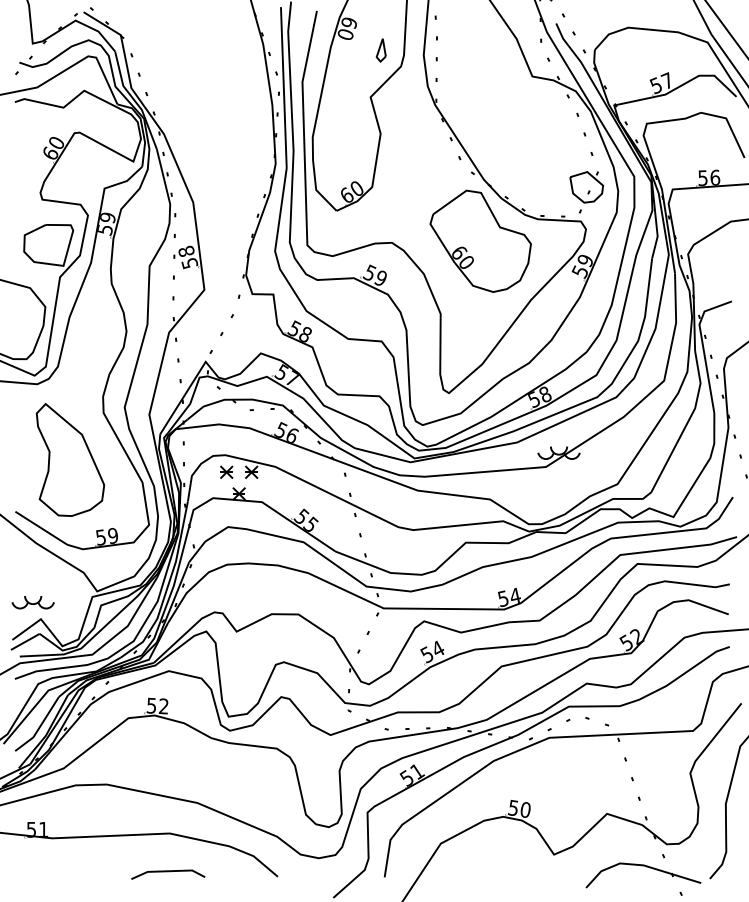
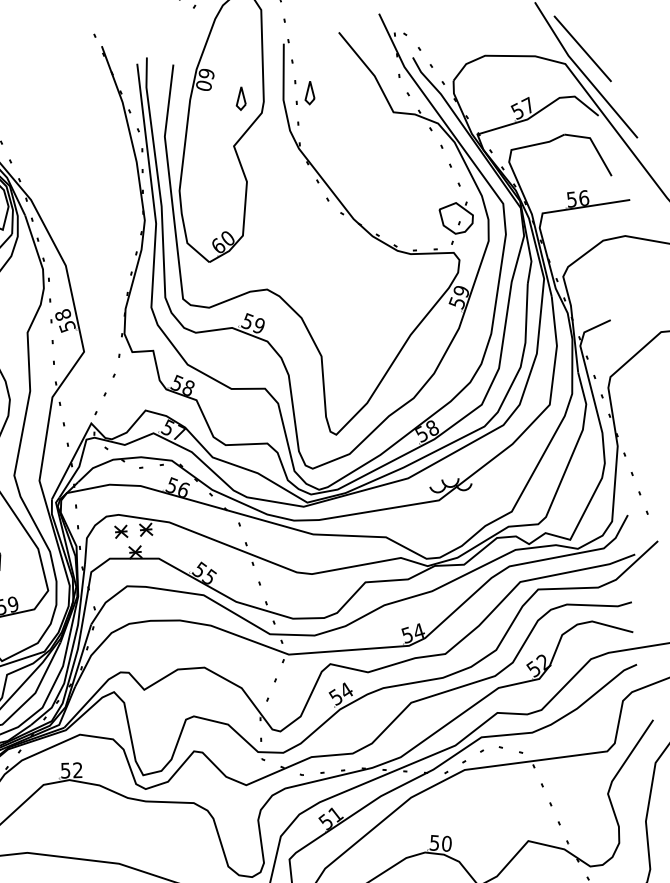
line: (449, 49) -> (308, 92), added
part: (480, 240) -> (355, 279), removed

